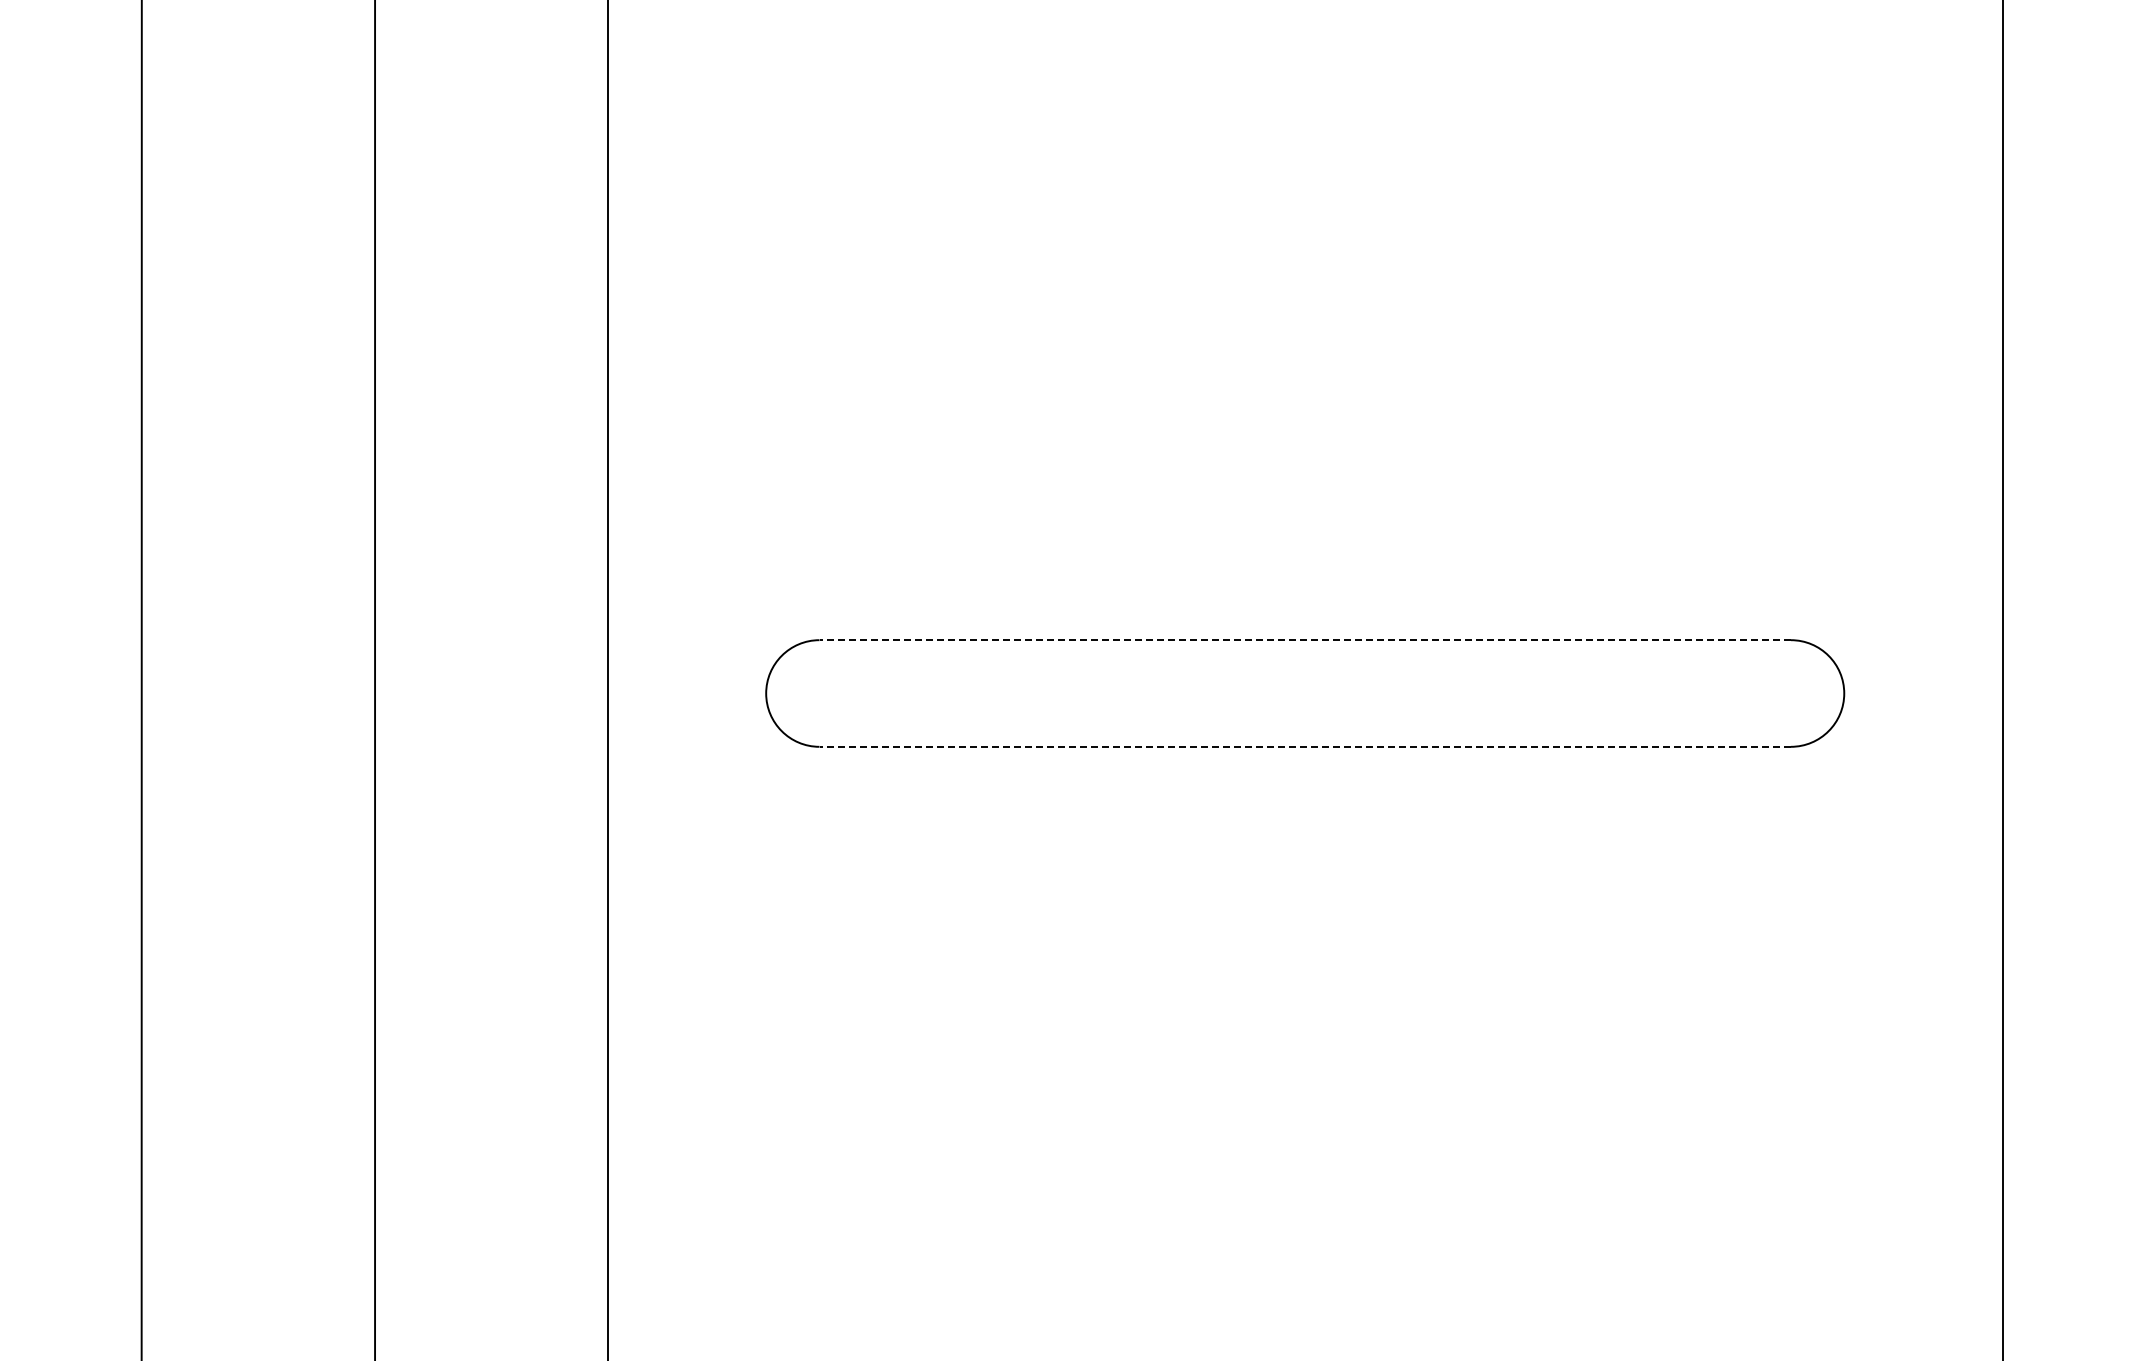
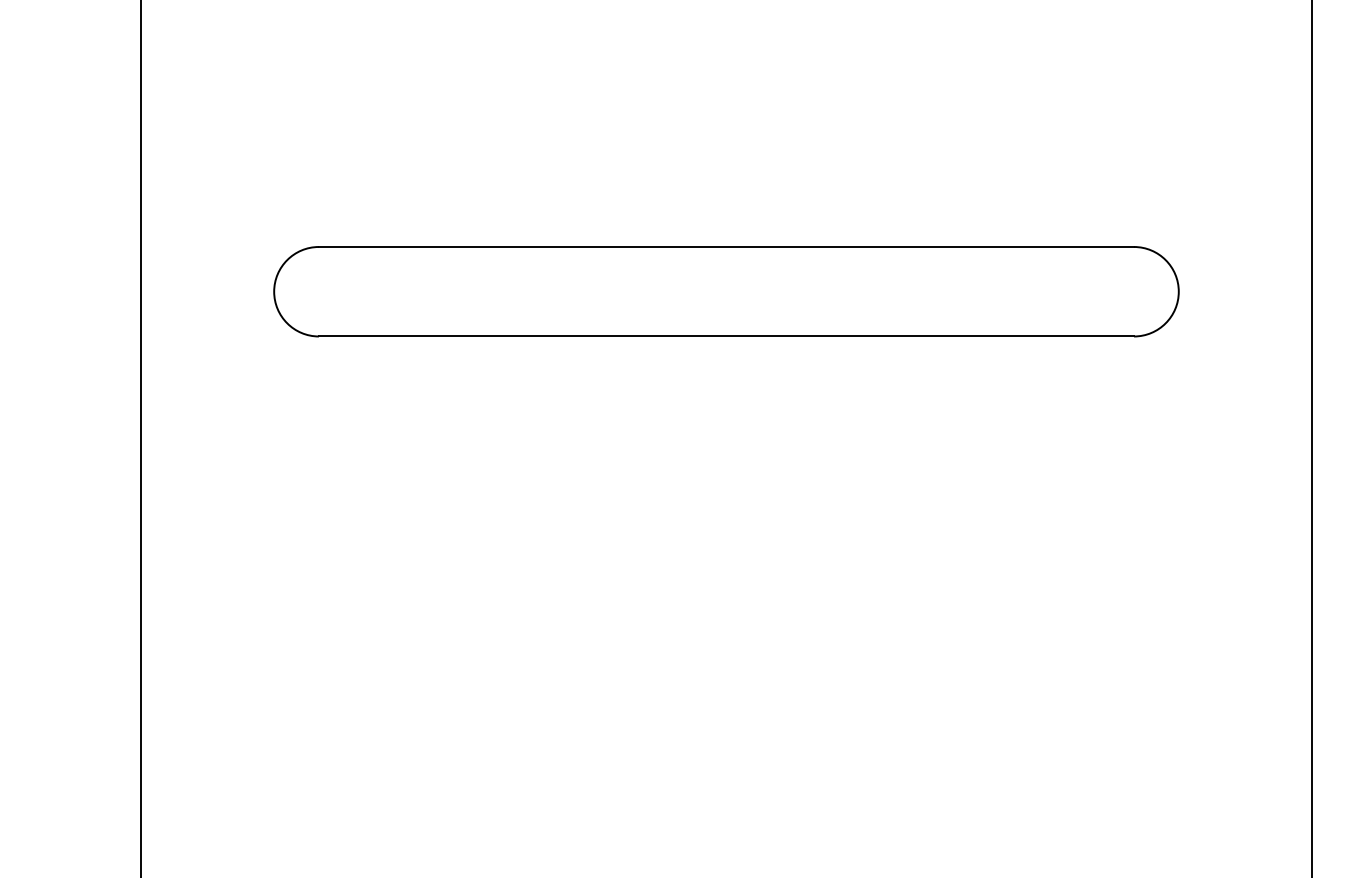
line: (1305, 640) -> (726, 247), dashed -> solid
line: (1305, 746) -> (726, 336), dashed -> solid

